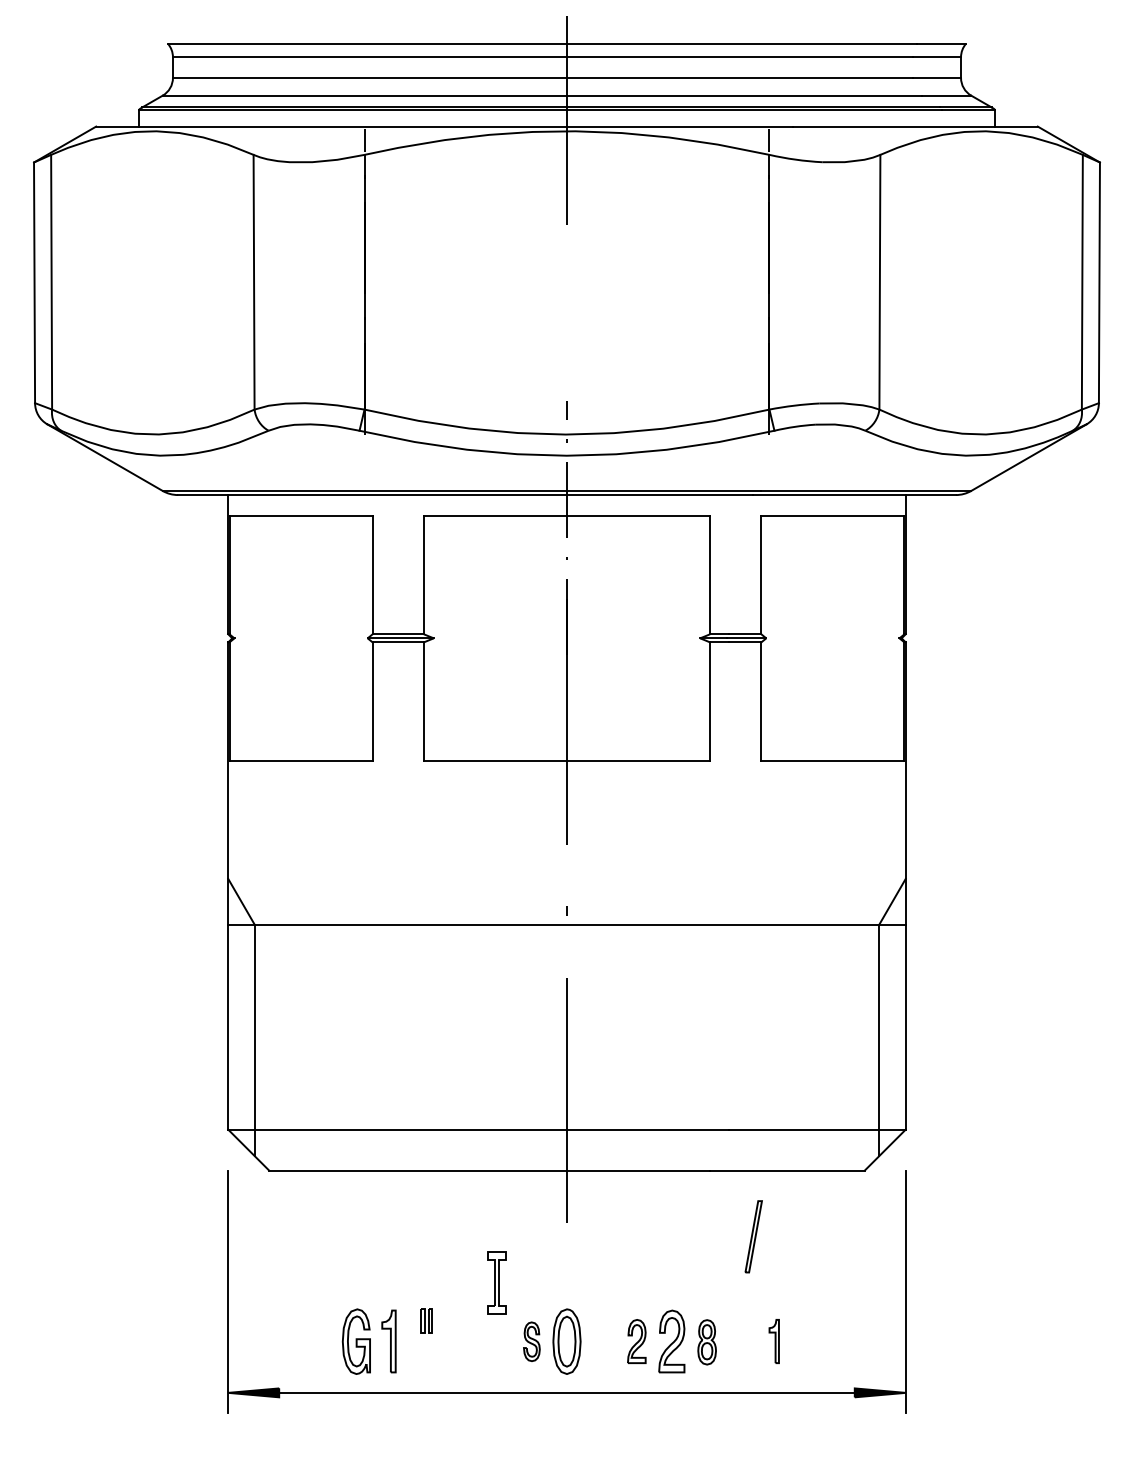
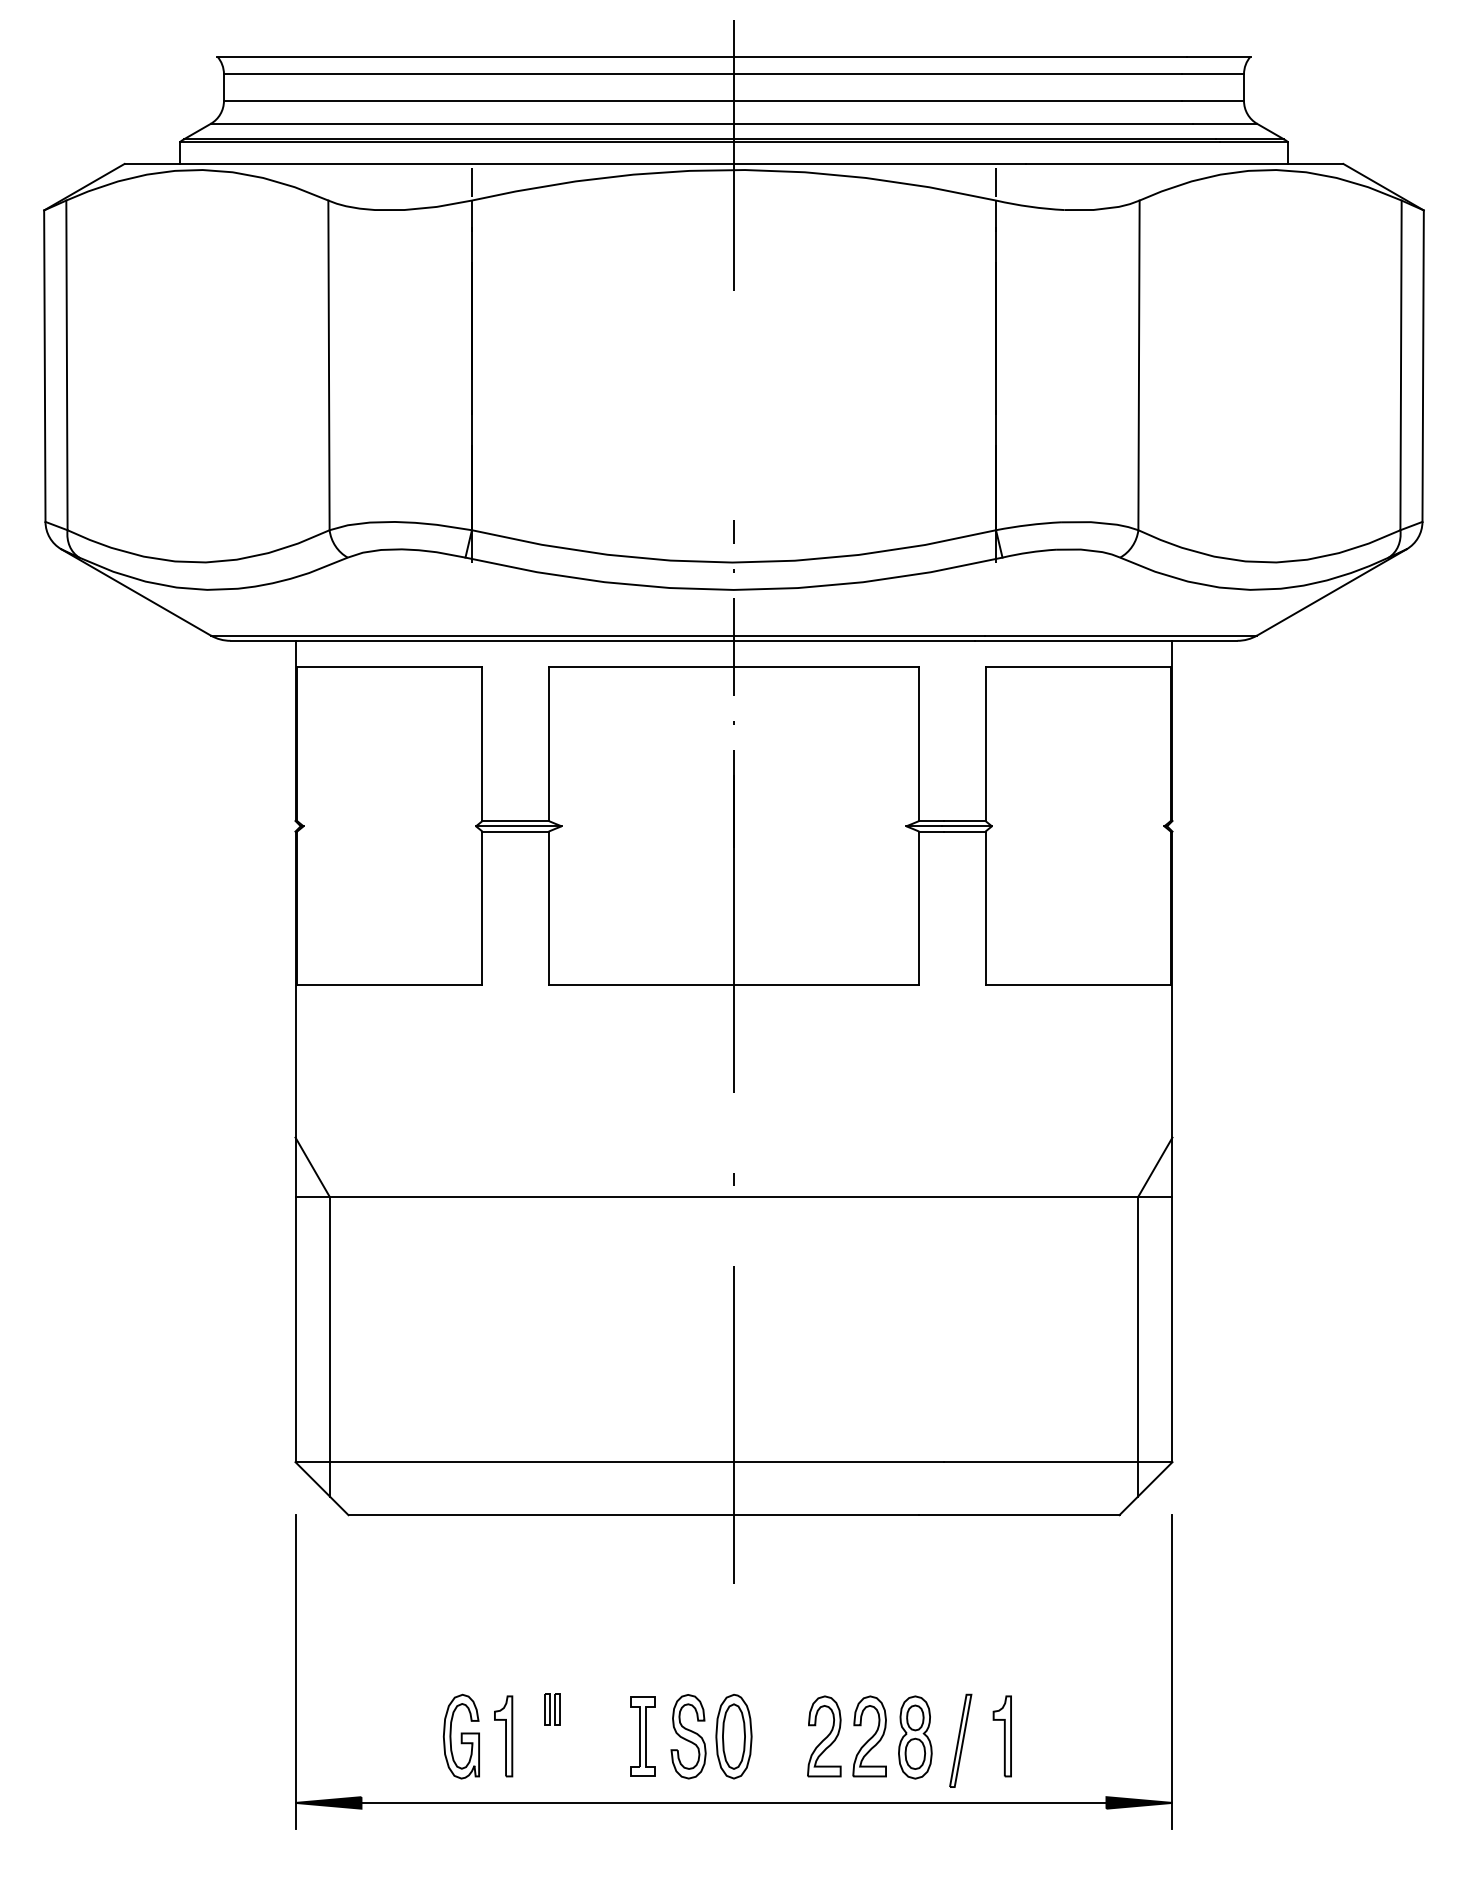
part: (753, 1236) -> (960, 1740), moved
part: (496, 1282) -> (642, 1736), moved
part: (531, 1341) -> (688, 1736), size x1.67
part: (636, 1341) -> (824, 1736), size x1.43
part: (773, 1341) -> (1001, 1736), size x1.43
part: (707, 1342) -> (915, 1737), size x1.43

